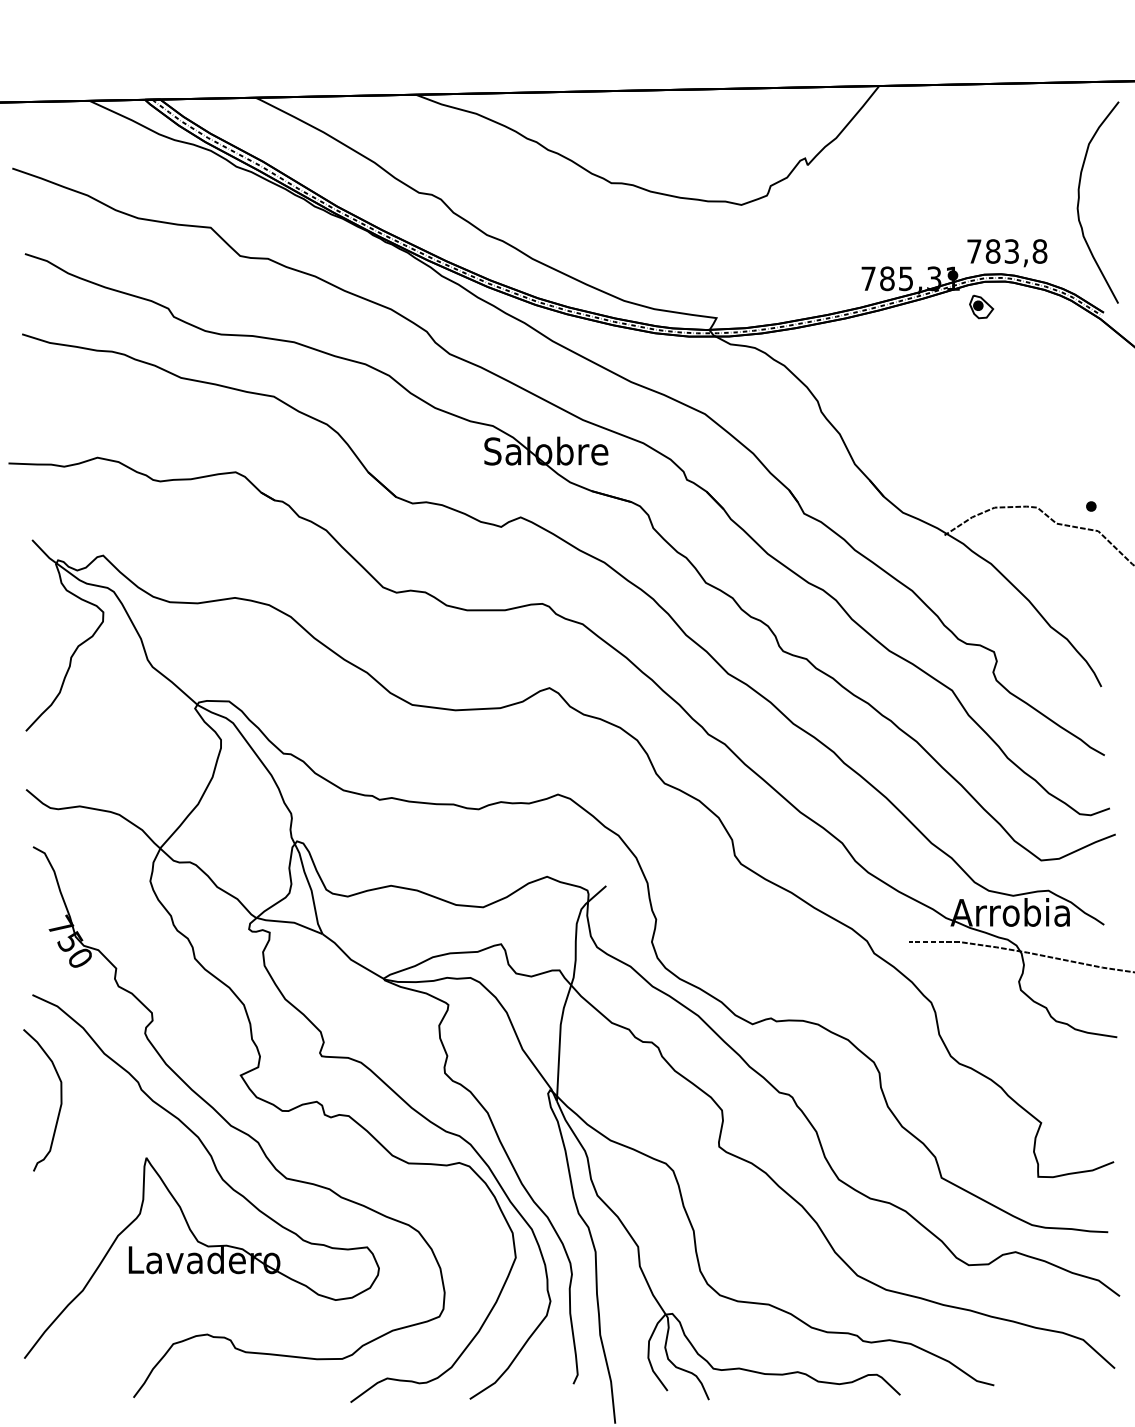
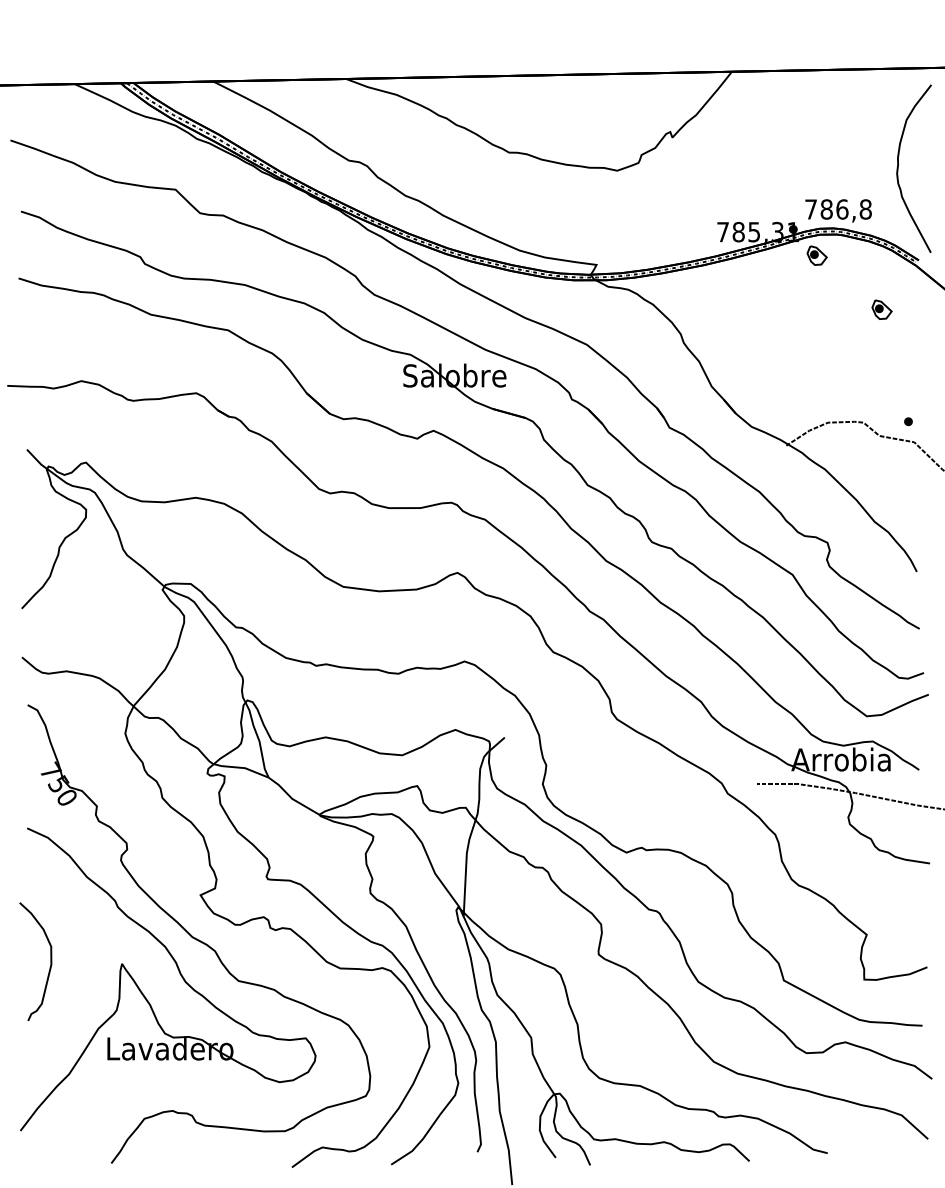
text: (1011, 251) -> (842, 209), 783,8 -> 786,8
part: (1059, 371) -> (881, 309), added
curve: (60, 1100) -> (50, 961), moved

